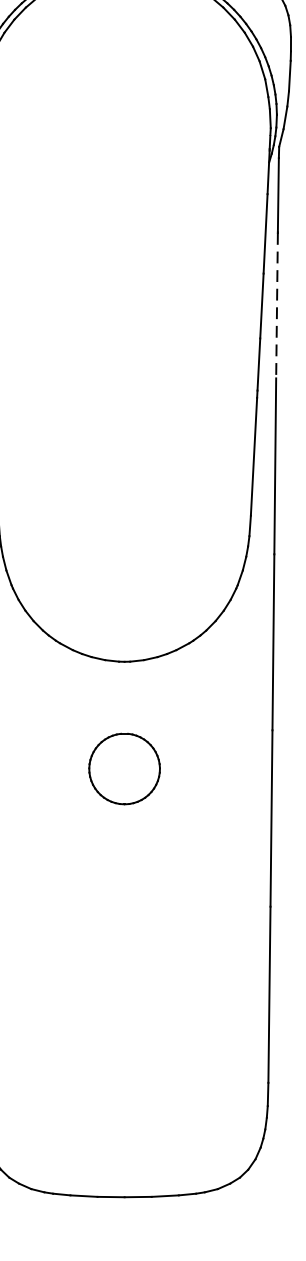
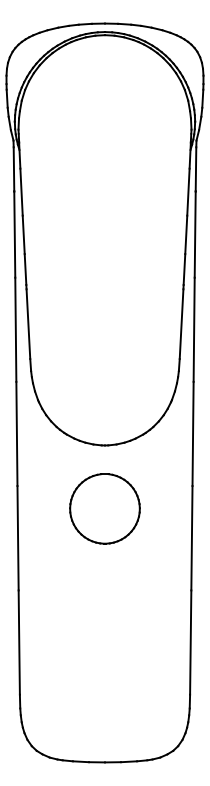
line: (277, 307) -> (195, 235), dashed -> solid
part: (123, 768) -> (104, 508), size x1.67

